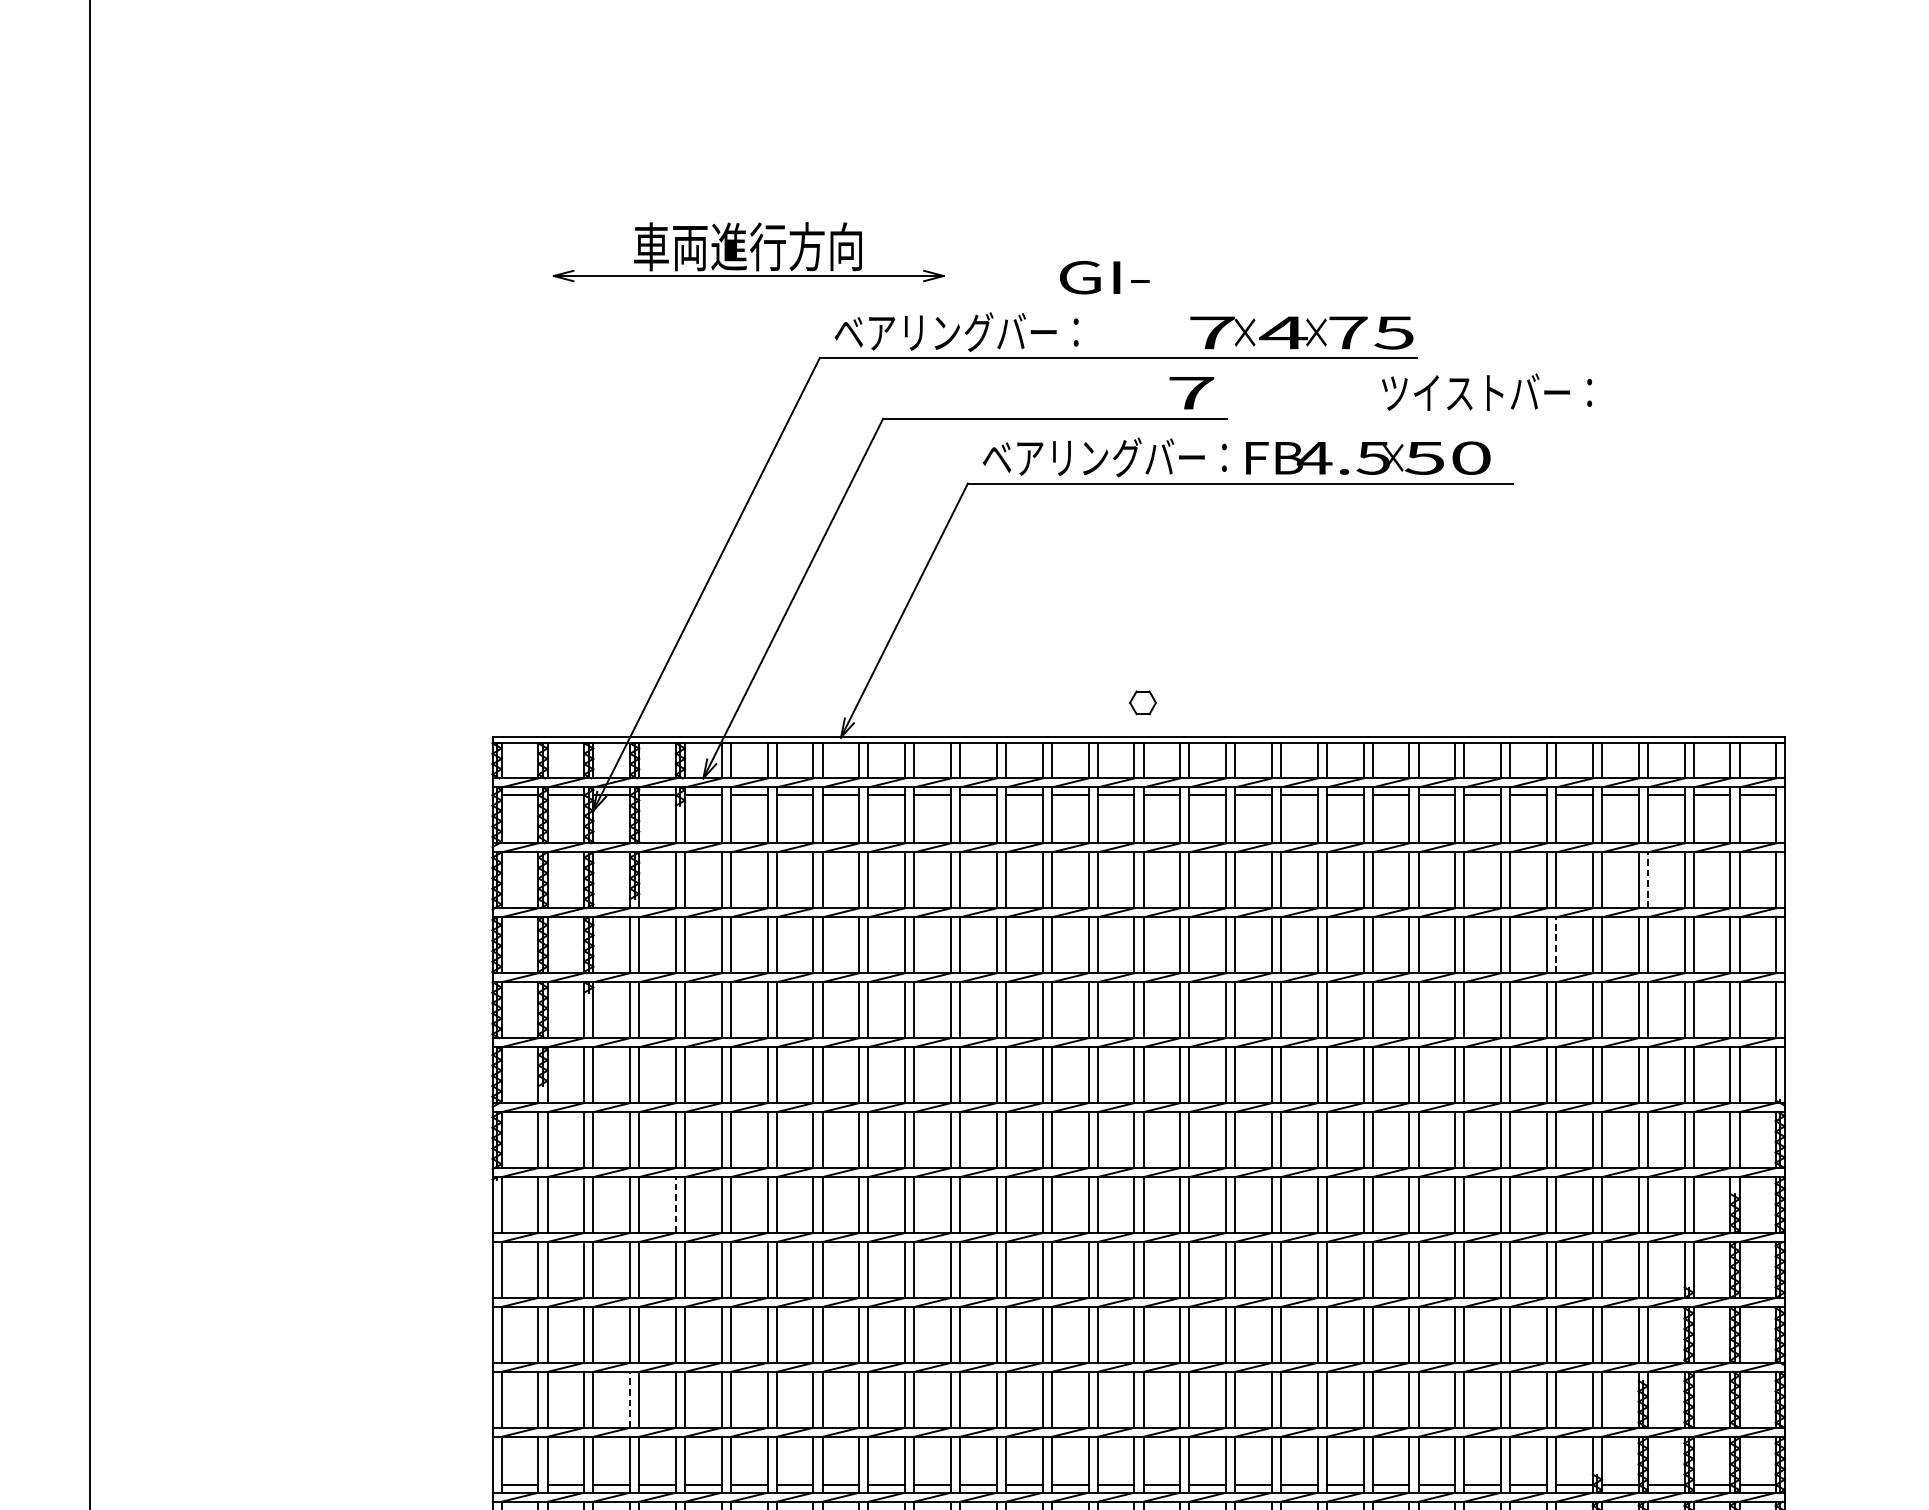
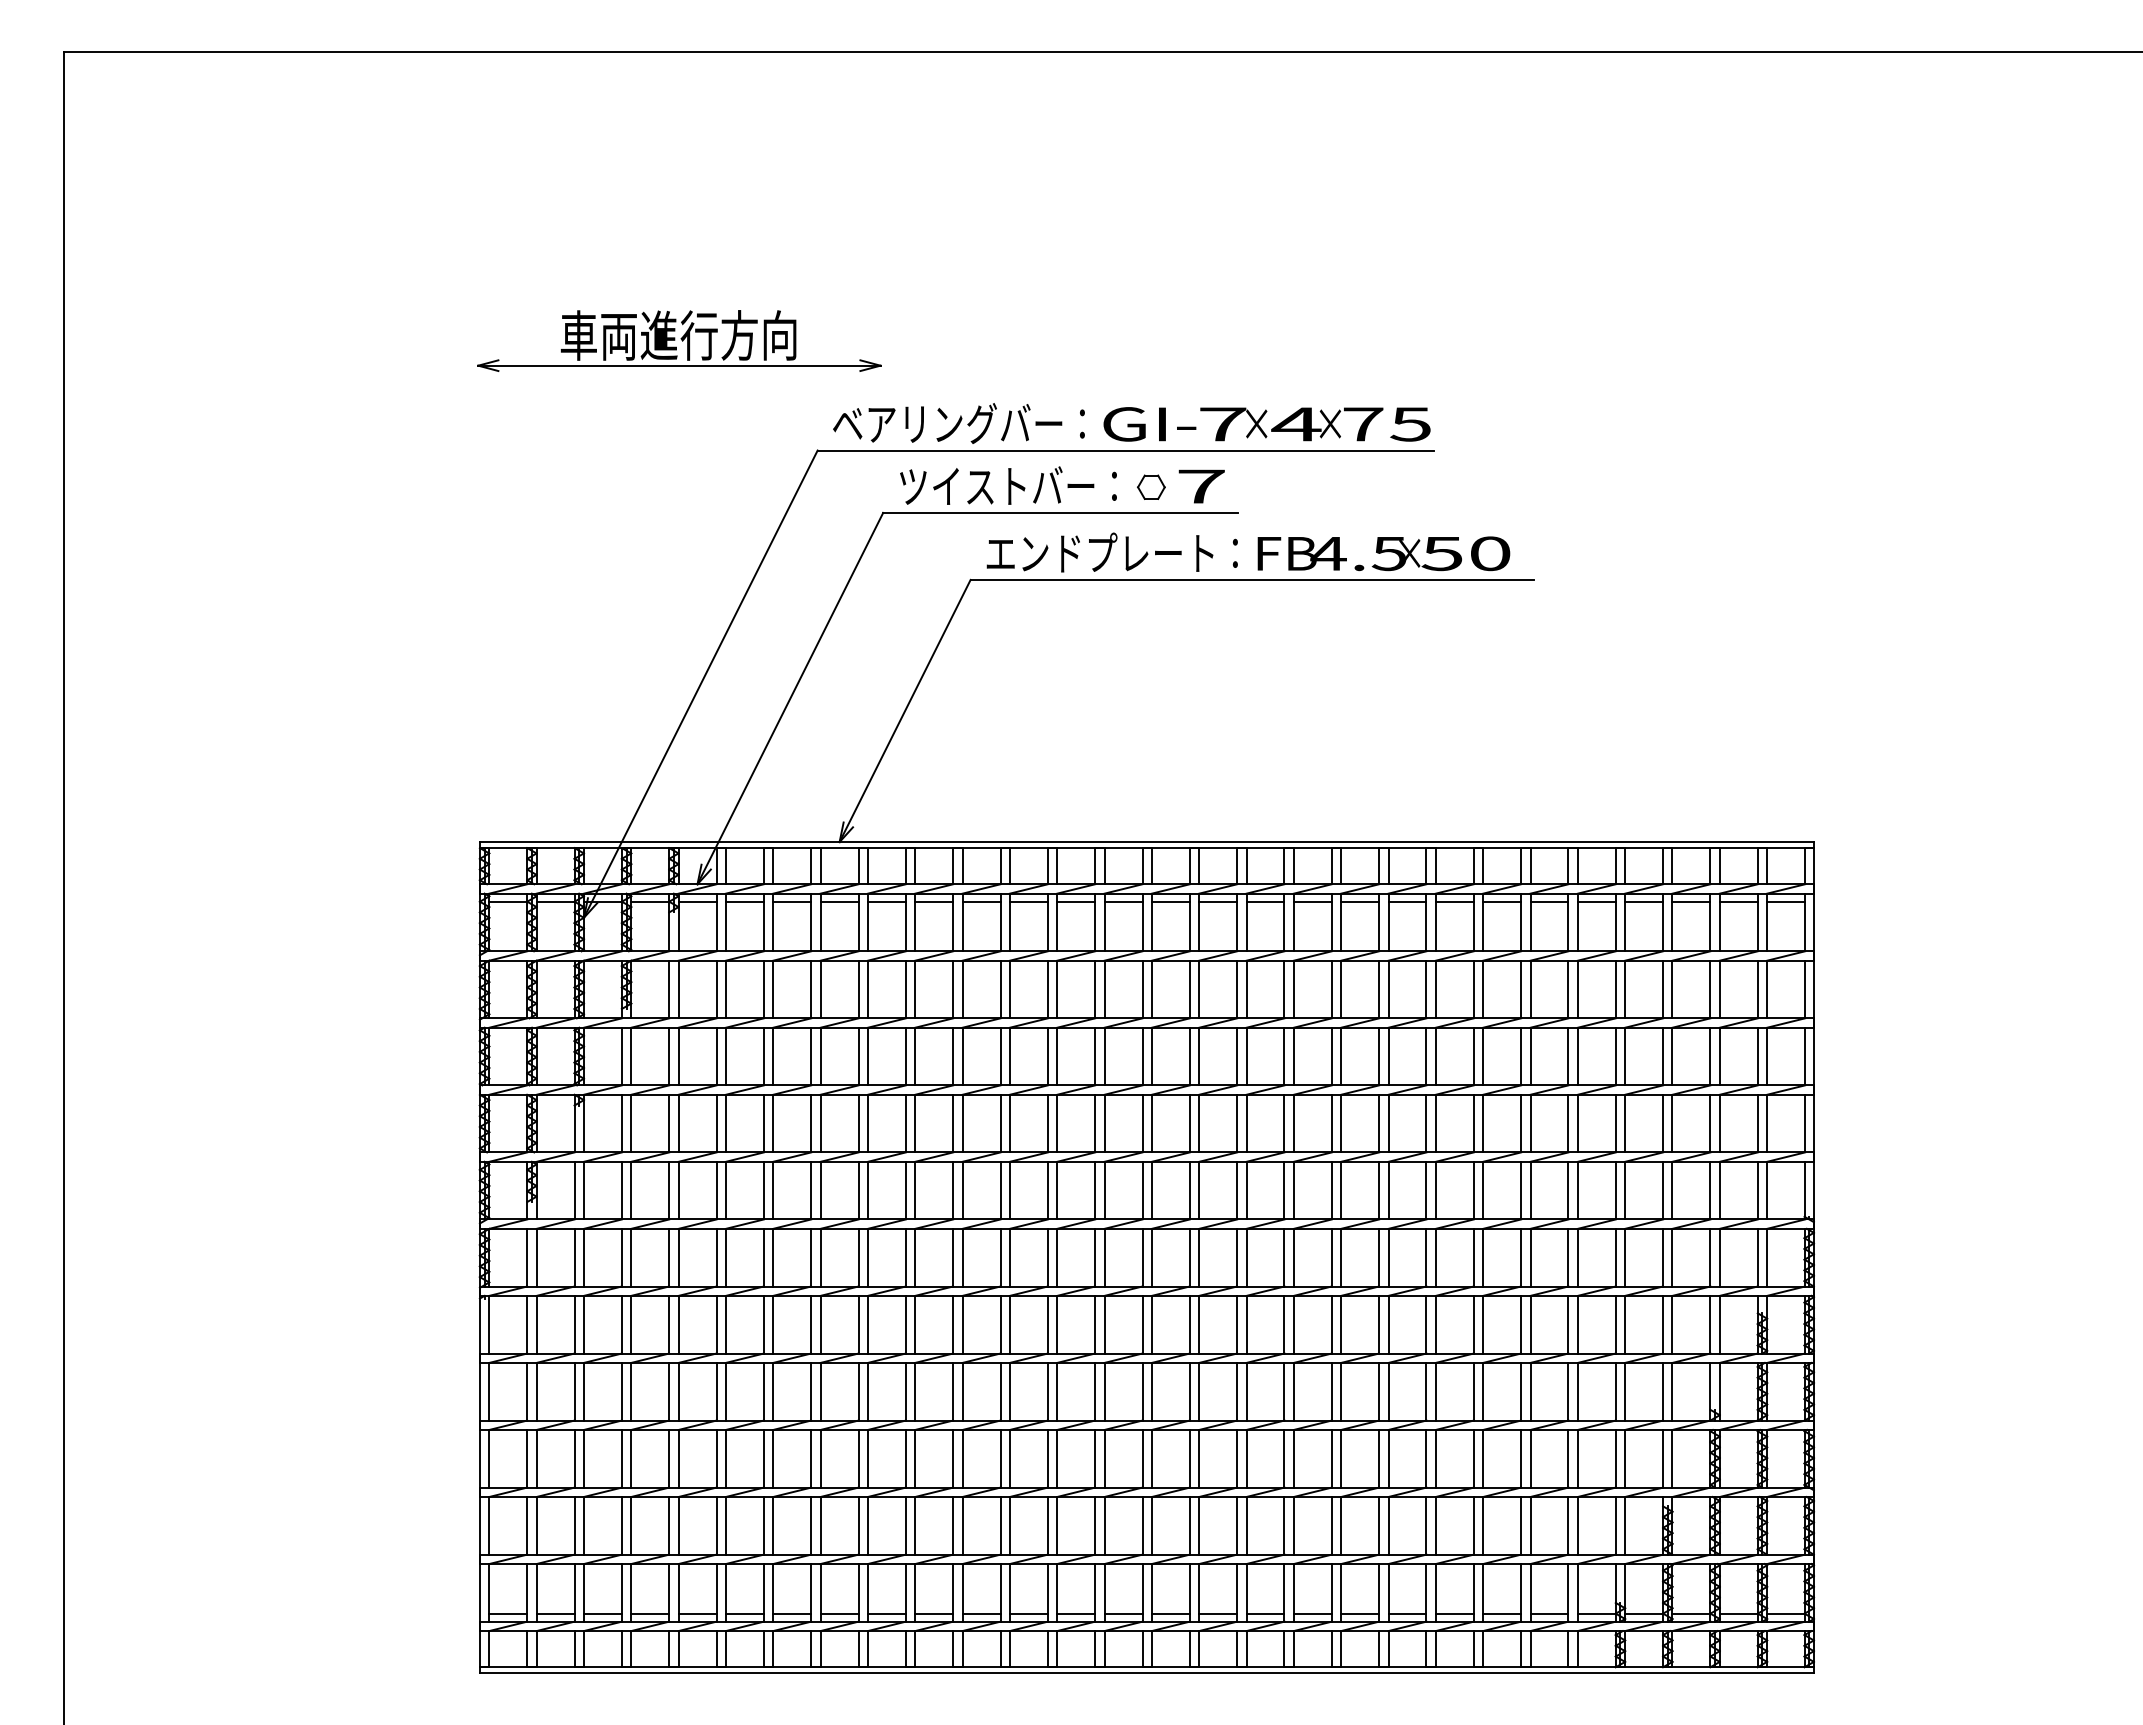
part: (748, 251) -> (679, 340), moved
text: (1104, 277) -> (1149, 424), moved
text: (1487, 392) -> (1008, 485), moved
text: (1093, 456) -> (1100, 552), ベアリングバー： -> エンドプレート：
part: (1143, 702) -> (1151, 486), moved
line: (1647, 880) -> (1672, 989), dashed -> solid
line: (1555, 945) -> (1577, 1056), dashed -> solid
line: (676, 1204) -> (669, 1324), dashed -> solid
line: (629, 1399) -> (621, 1525), dashed -> solid

